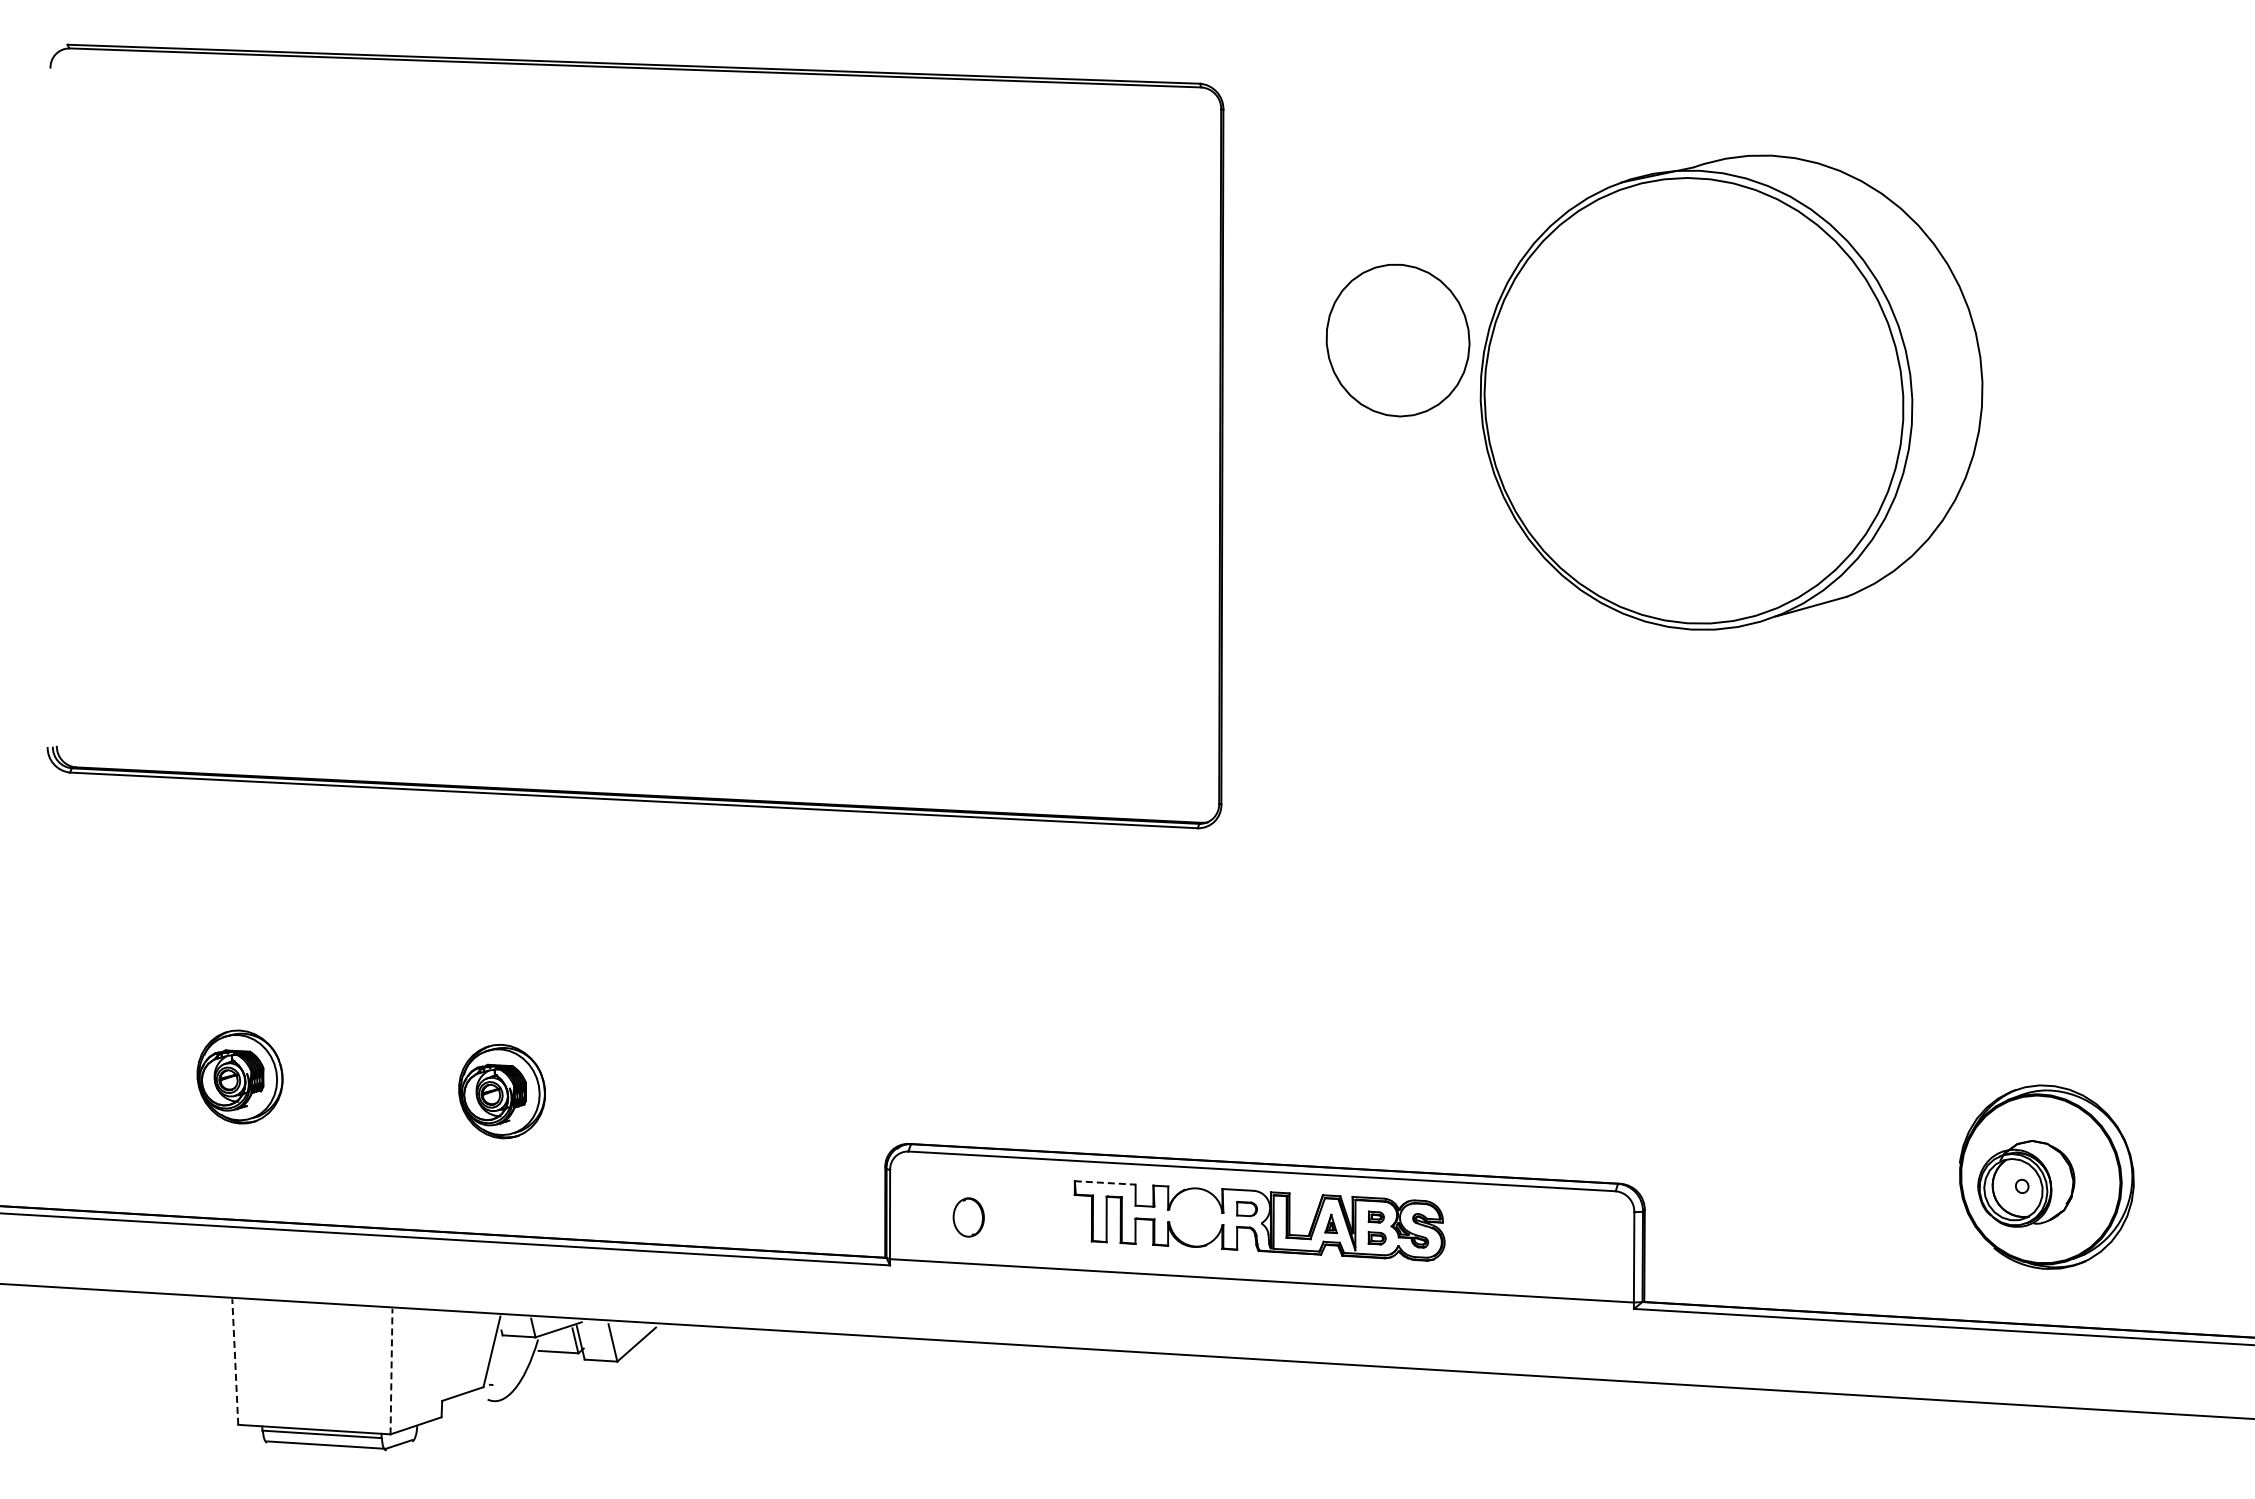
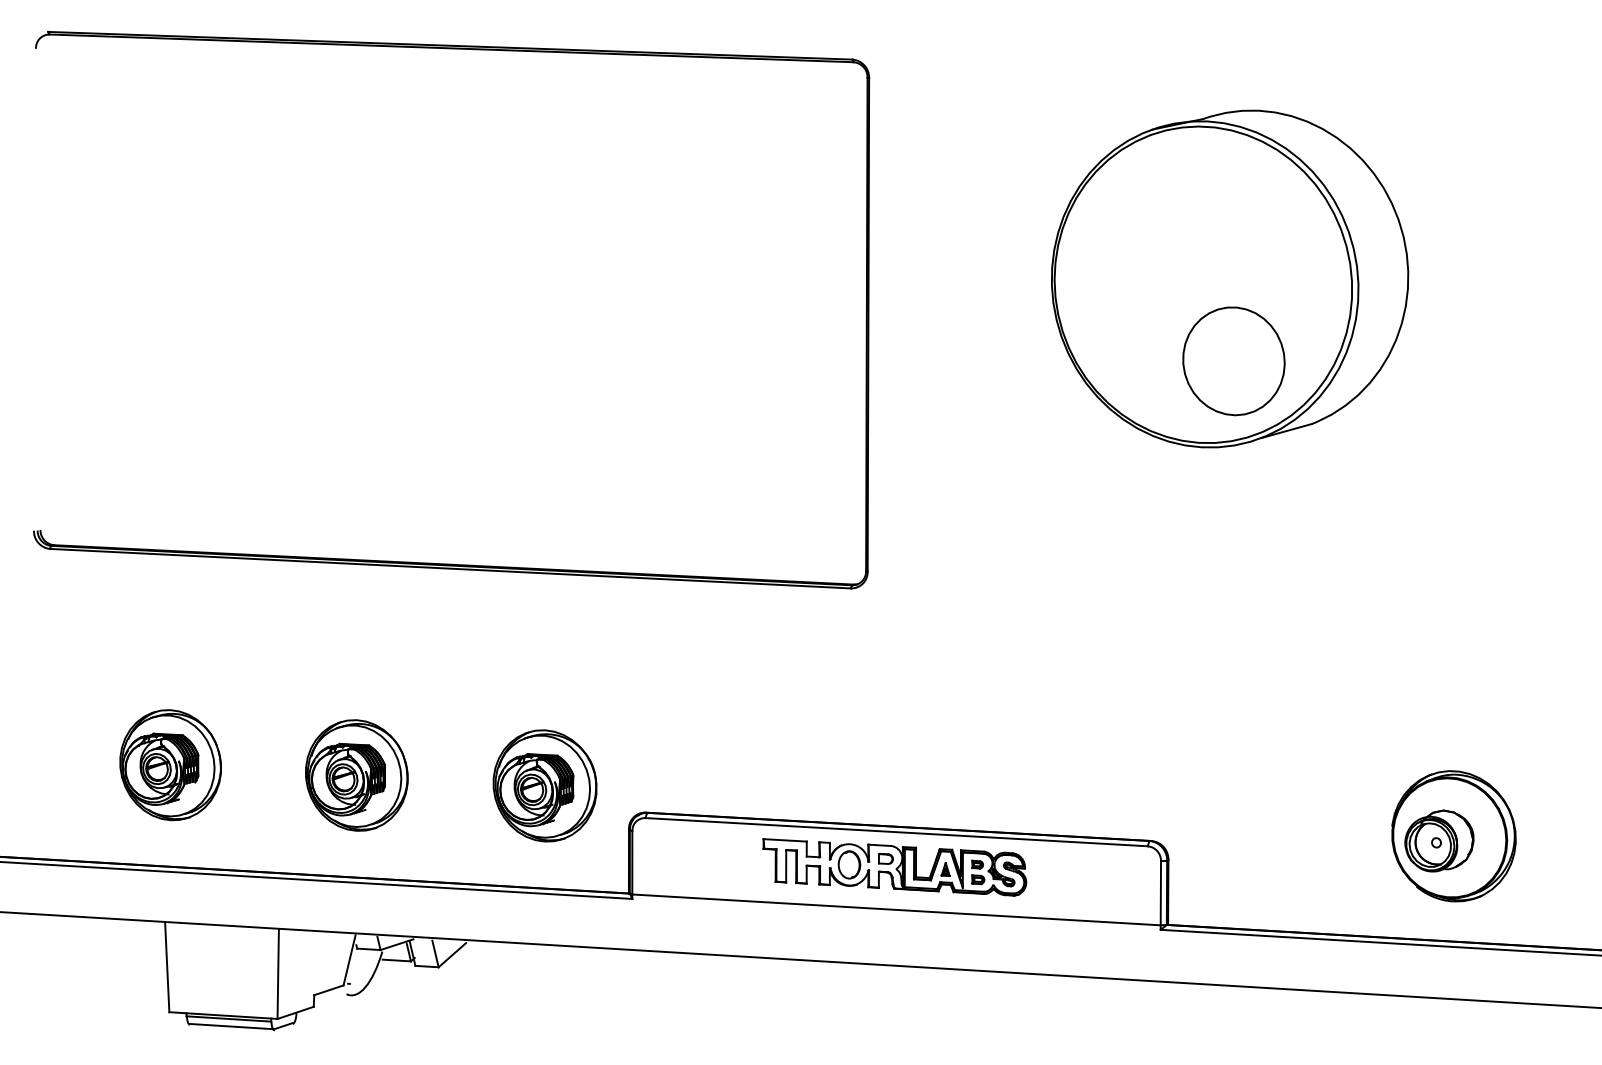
part: (1397, 340) -> (1233, 361), moved
part: (239, 1076) -> (170, 764), size x1.67
part: (501, 1091) -> (356, 775), size x1.67
part: (767, 1106) -> (545, 786), added
line: (1105, 1182) -> (785, 840), dashed -> solid
part: (968, 1217) -> (849, 864), moved
line: (235, 1362) -> (167, 967), dashed -> solid
line: (391, 1371) -> (278, 974), dashed -> solid

